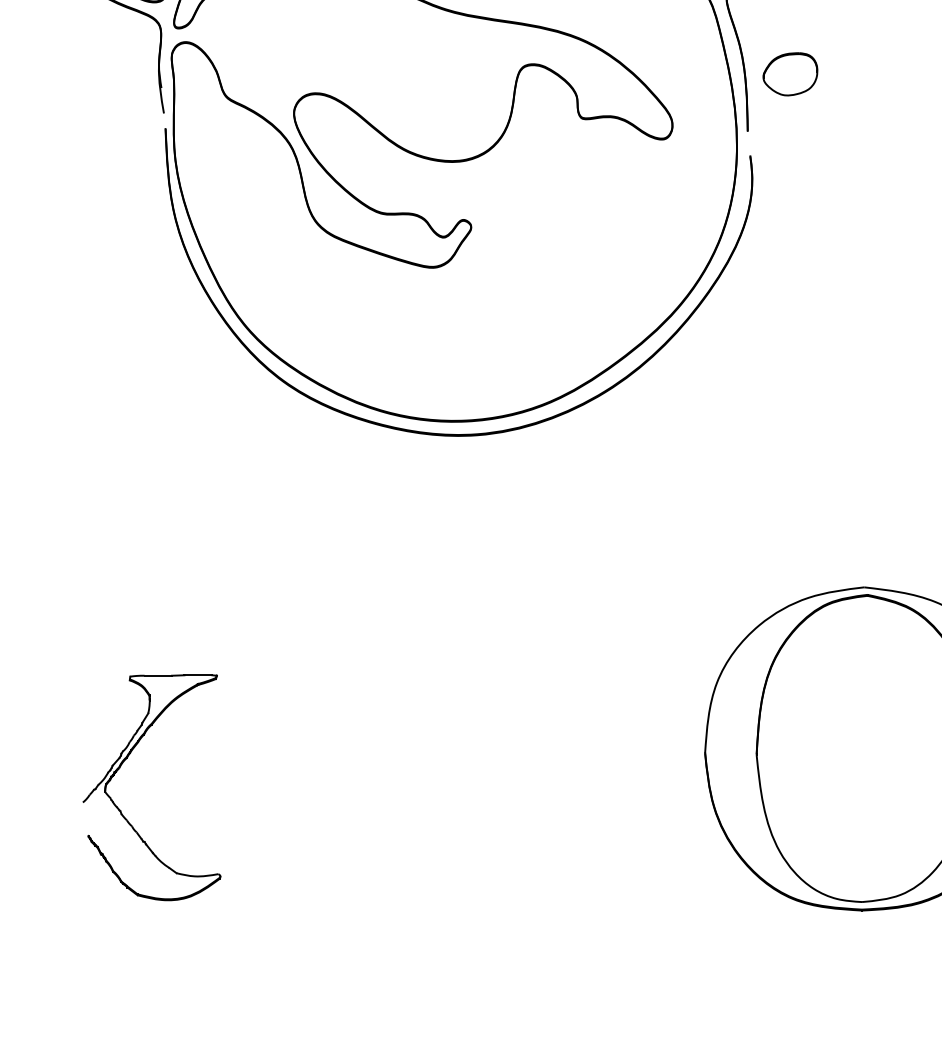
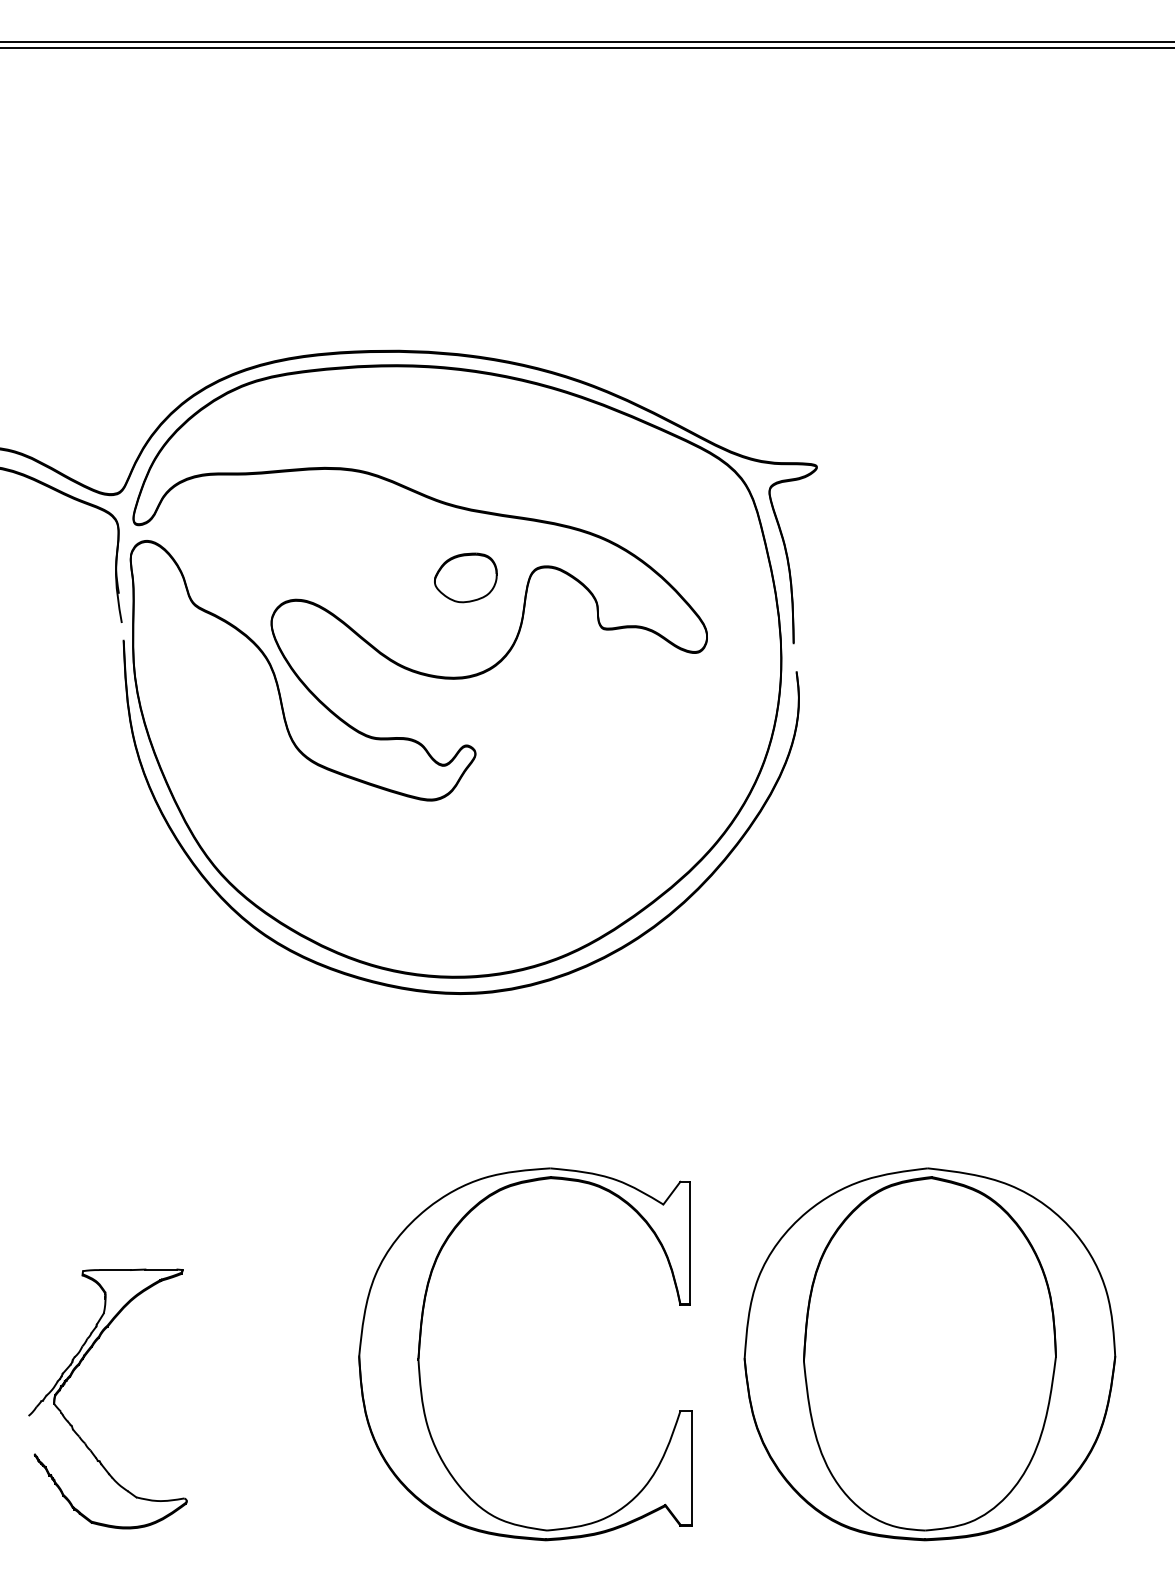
part: (790, 73) -> (465, 577), moved
part: (423, 744) -> (420, 1349), added

